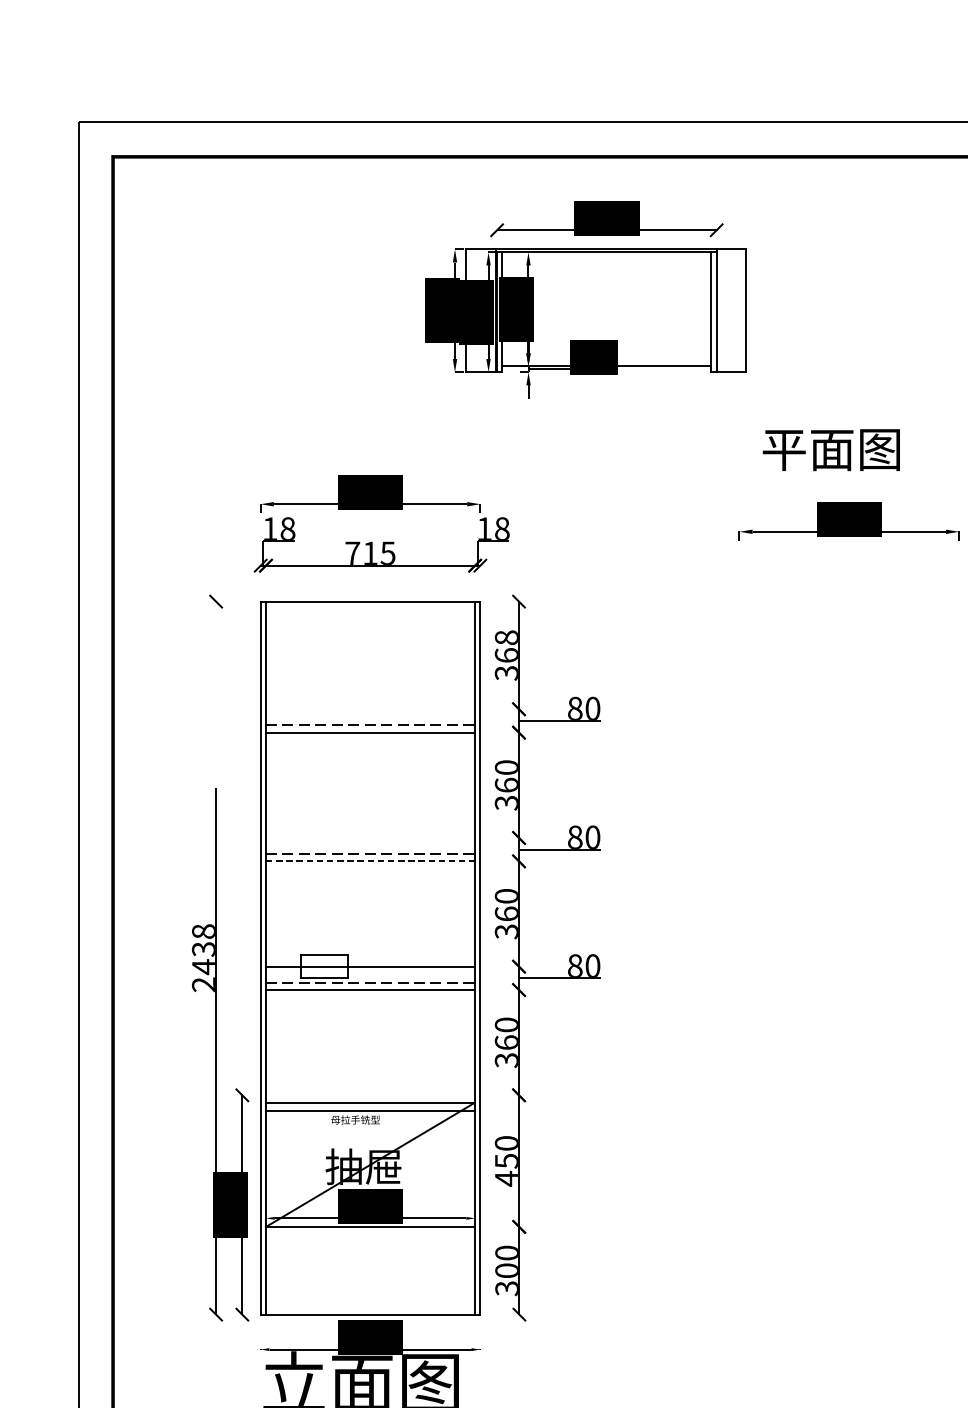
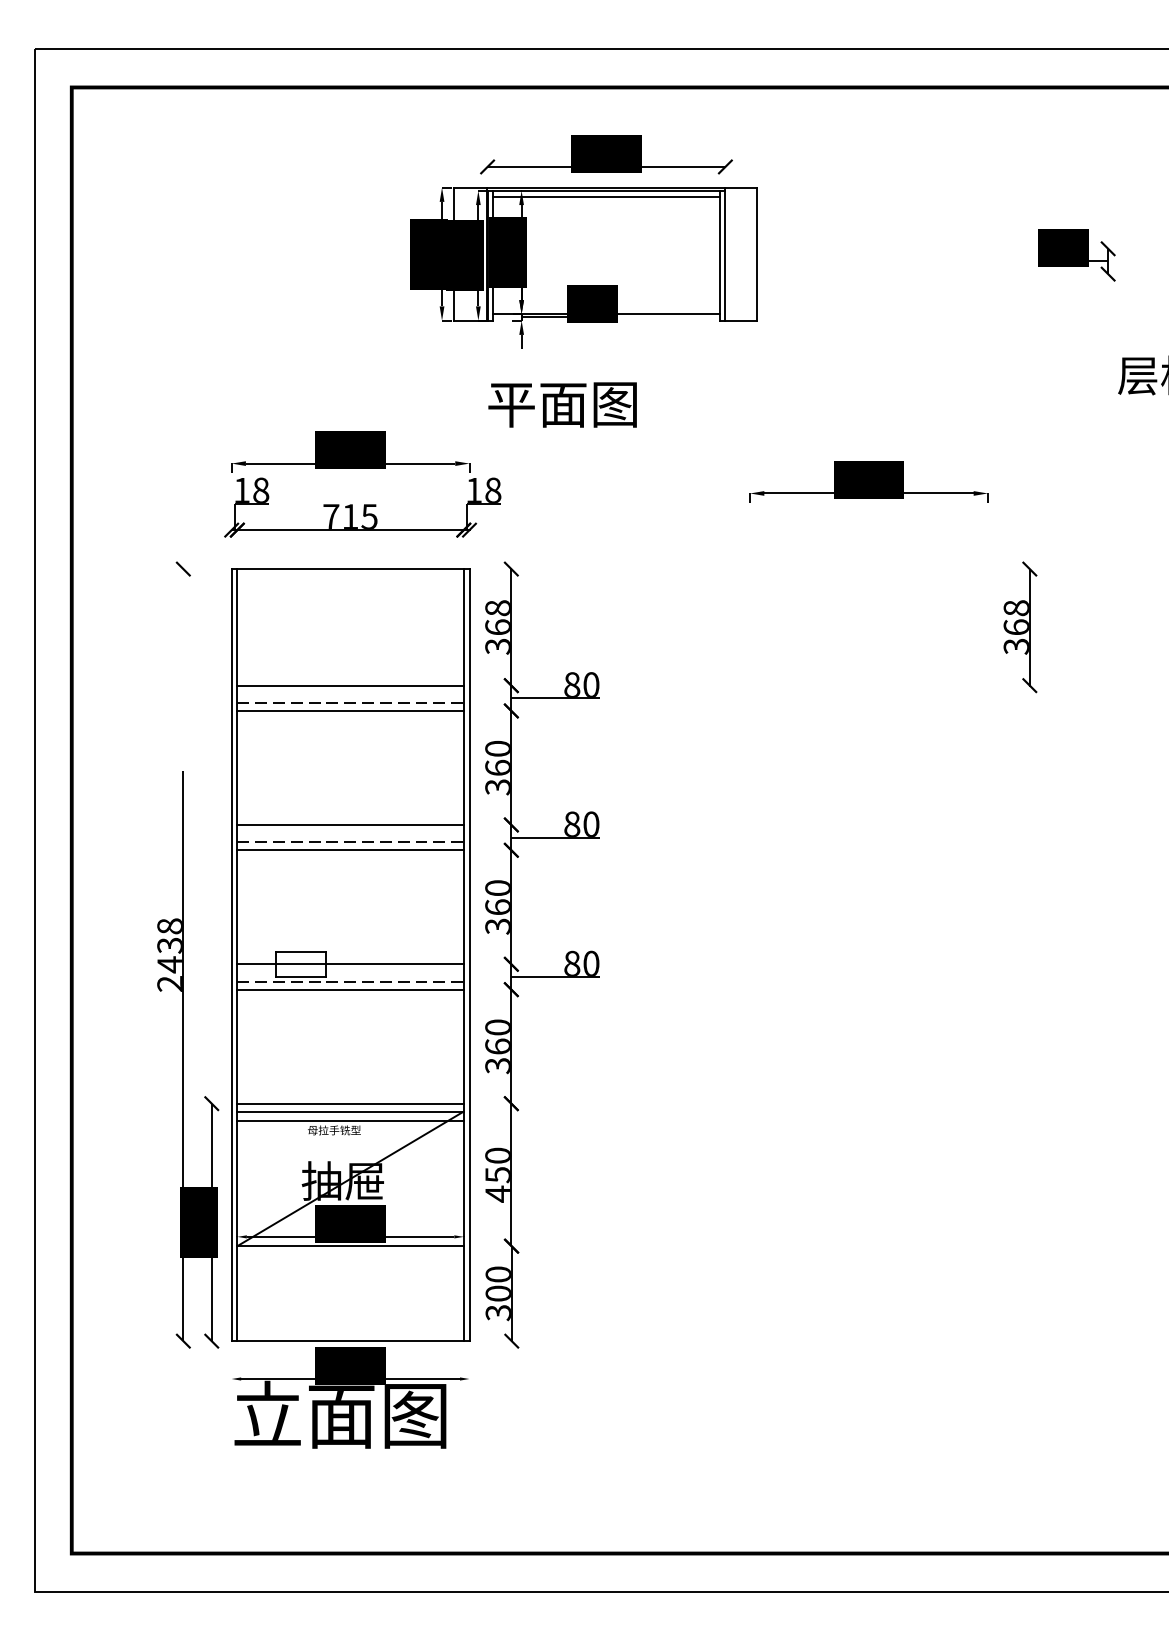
line: (606, 257) -> (606, 196), added
text: (831, 449) -> (562, 404), moved
line: (370, 709) -> (350, 685), added
line: (370, 837) -> (350, 824), added
line: (371, 861) -> (351, 850), dashed -> solid
line: (370, 1095) -> (350, 1103), added

